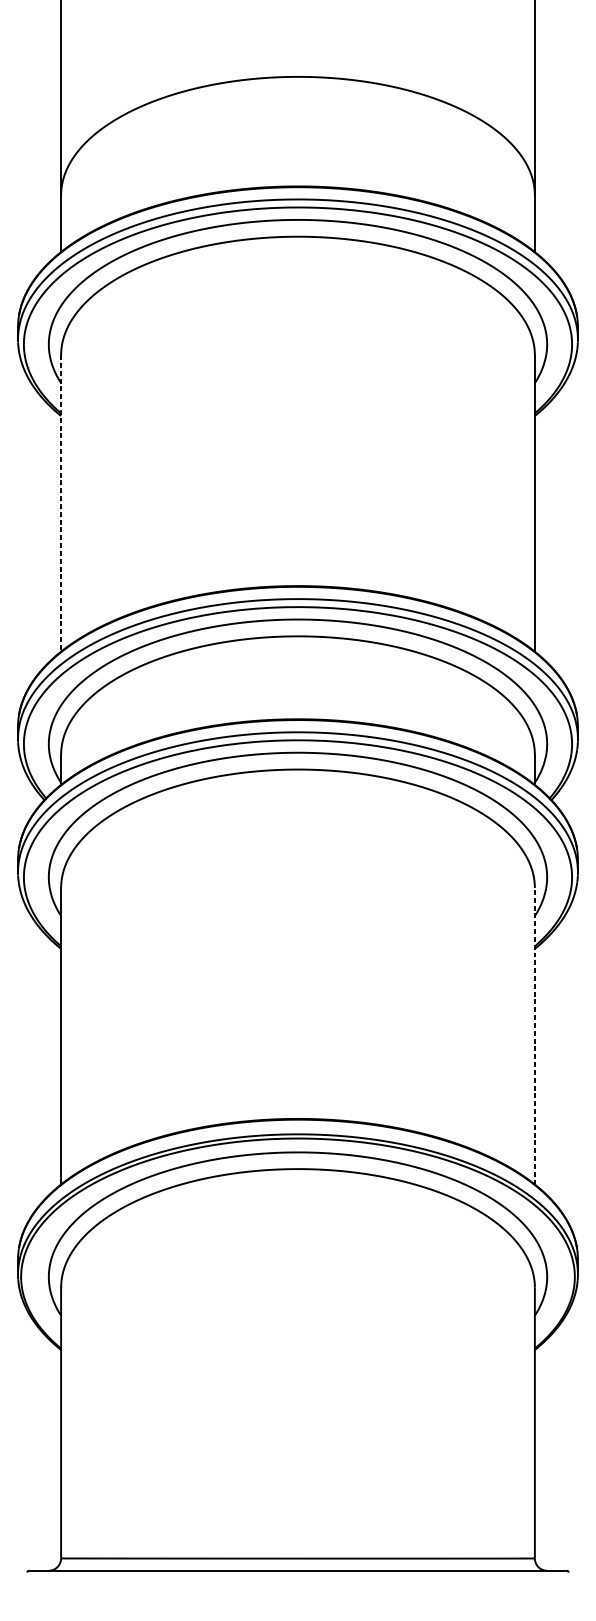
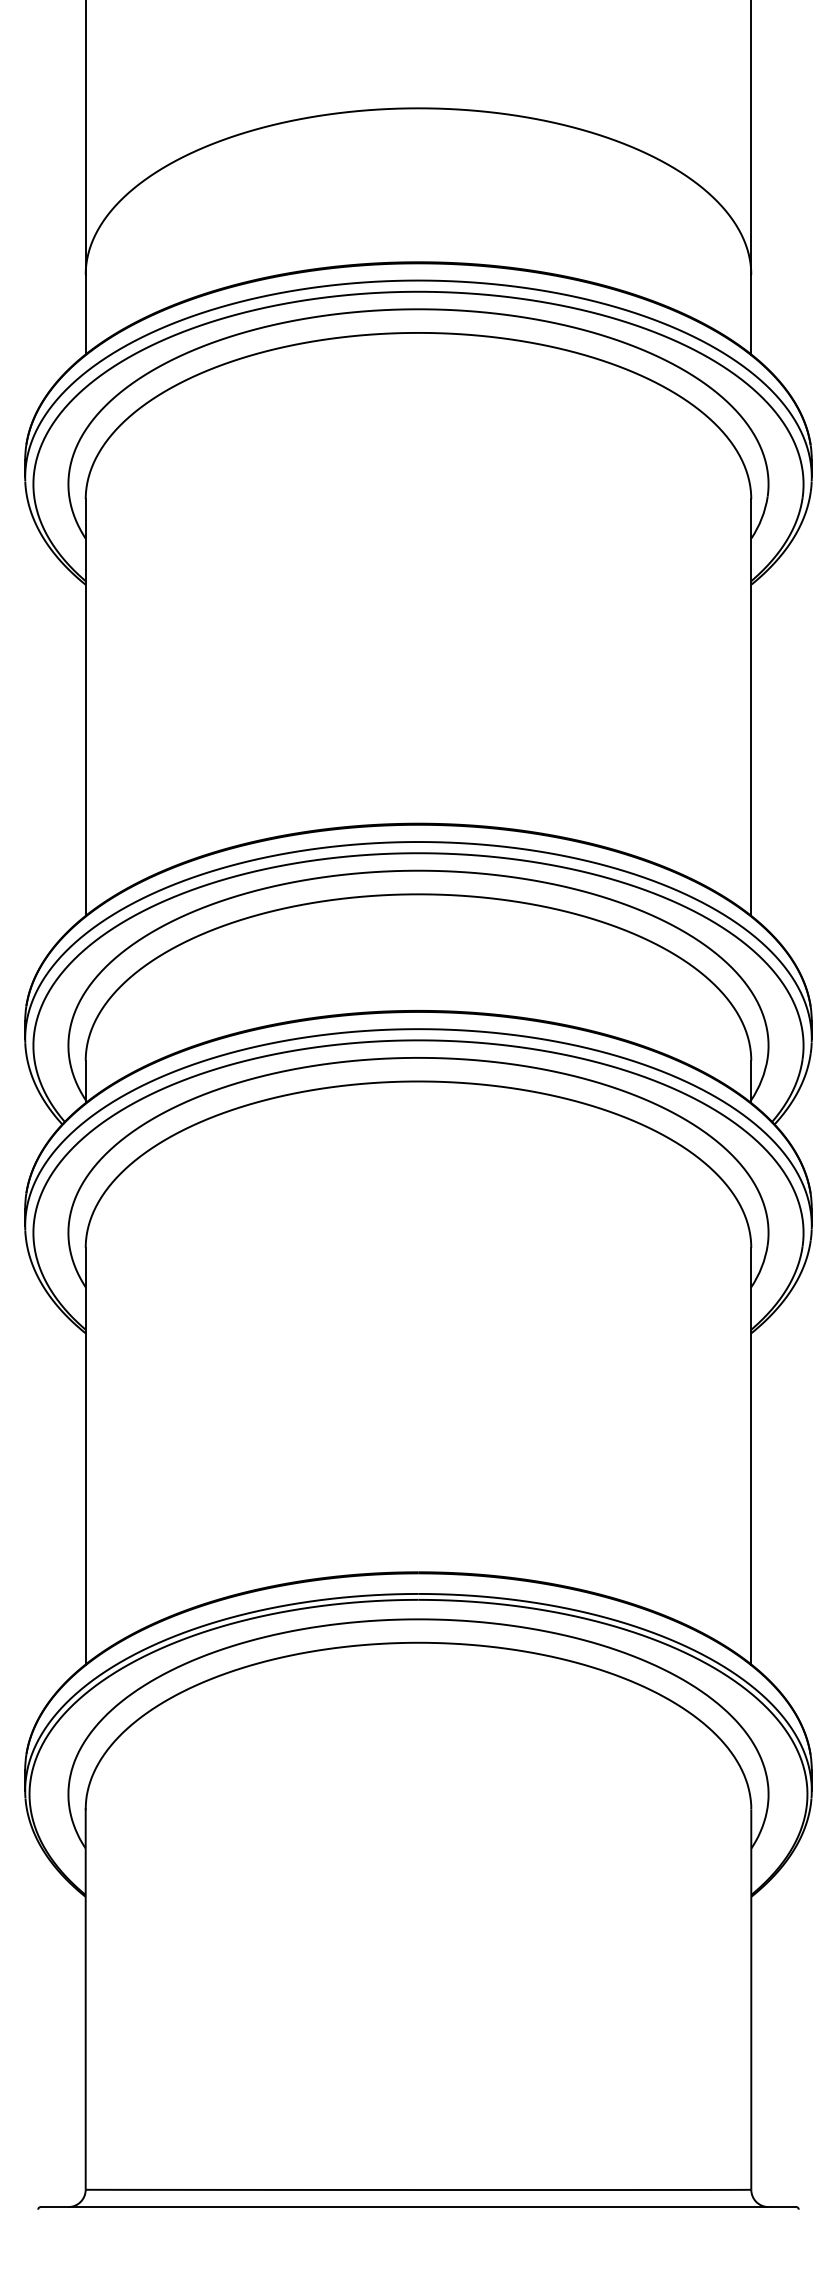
line: (60, 504) -> (85, 708), dashed -> solid
line: (535, 1035) -> (751, 1455), dashed -> solid

